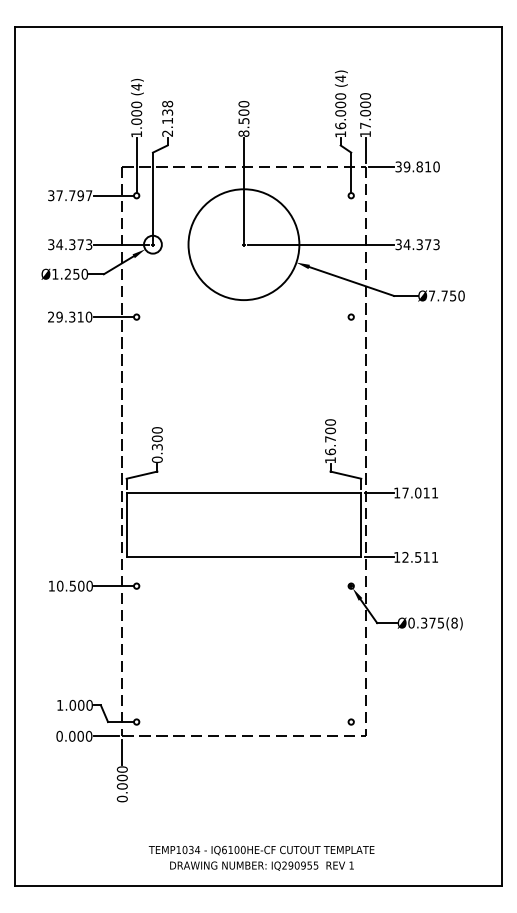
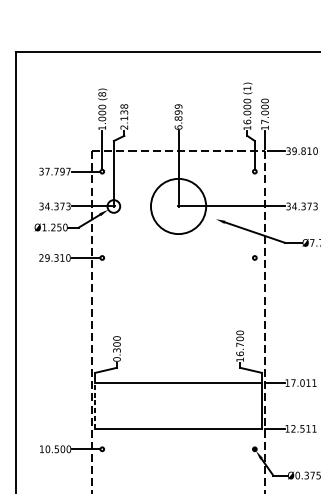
text: (340, 78) -> (247, 88), (4) -> (1)
text: (136, 86) -> (102, 93), (4) -> (8)
text: (243, 118) -> (178, 116), 8.500 -> 6.899
circle: (243, 244) -> (178, 206), size x0.7
line: (126, 524) -> (95, 405), solid -> dashed

